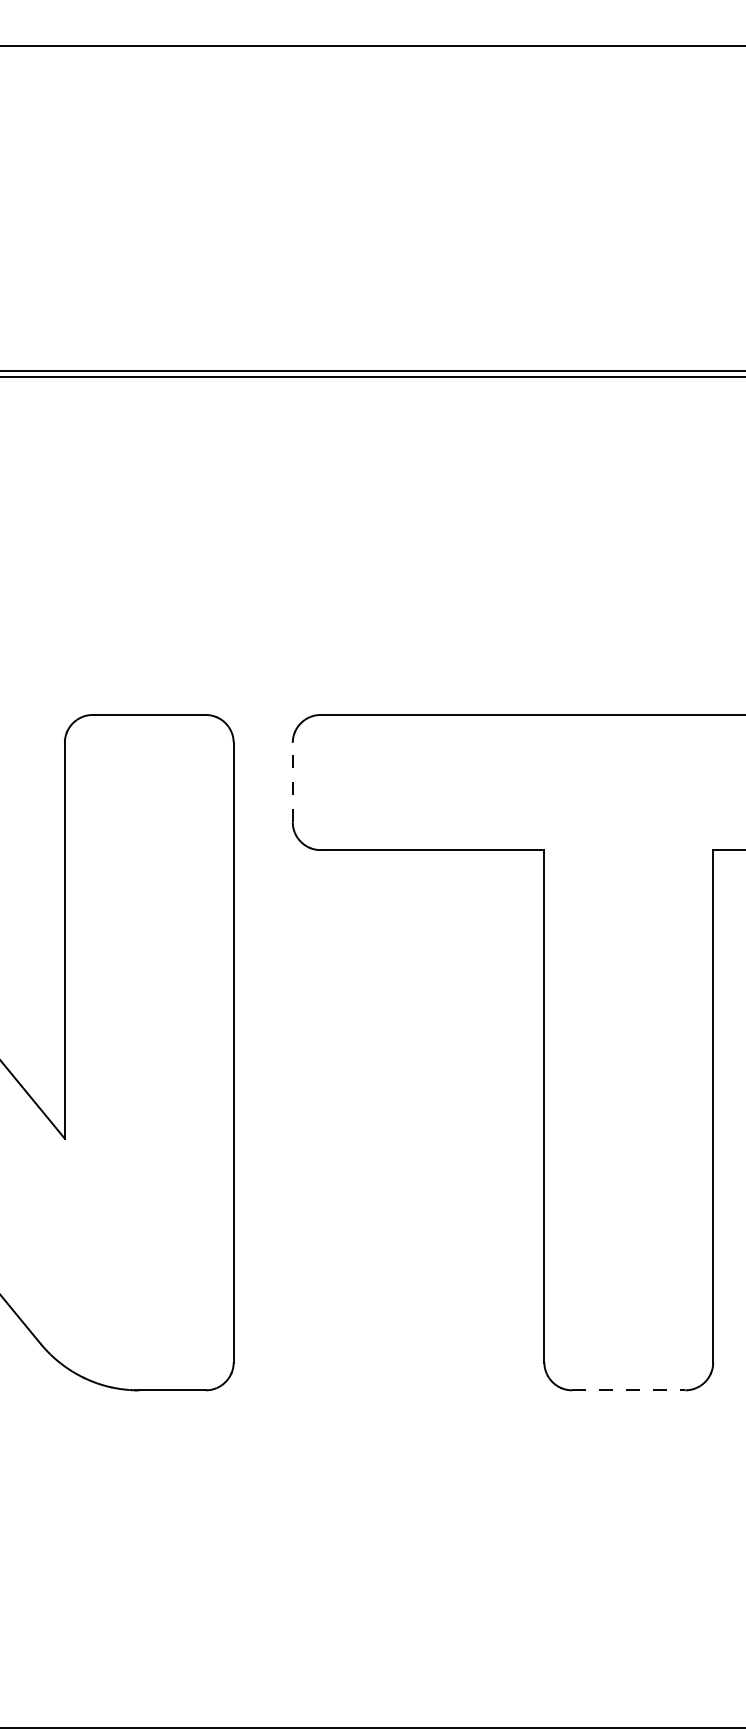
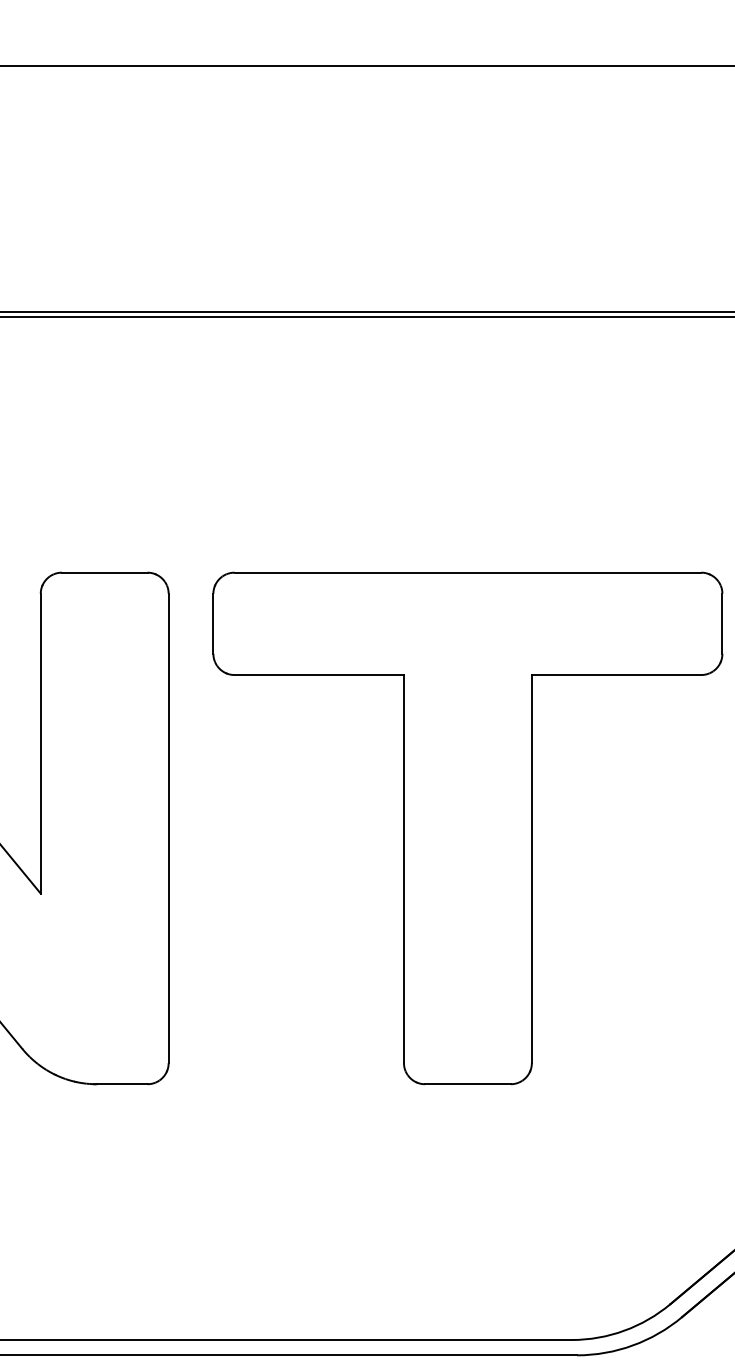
line: (292, 782) -> (213, 623), dashed -> solid
line: (628, 1390) -> (467, 1084), dashed -> solid

